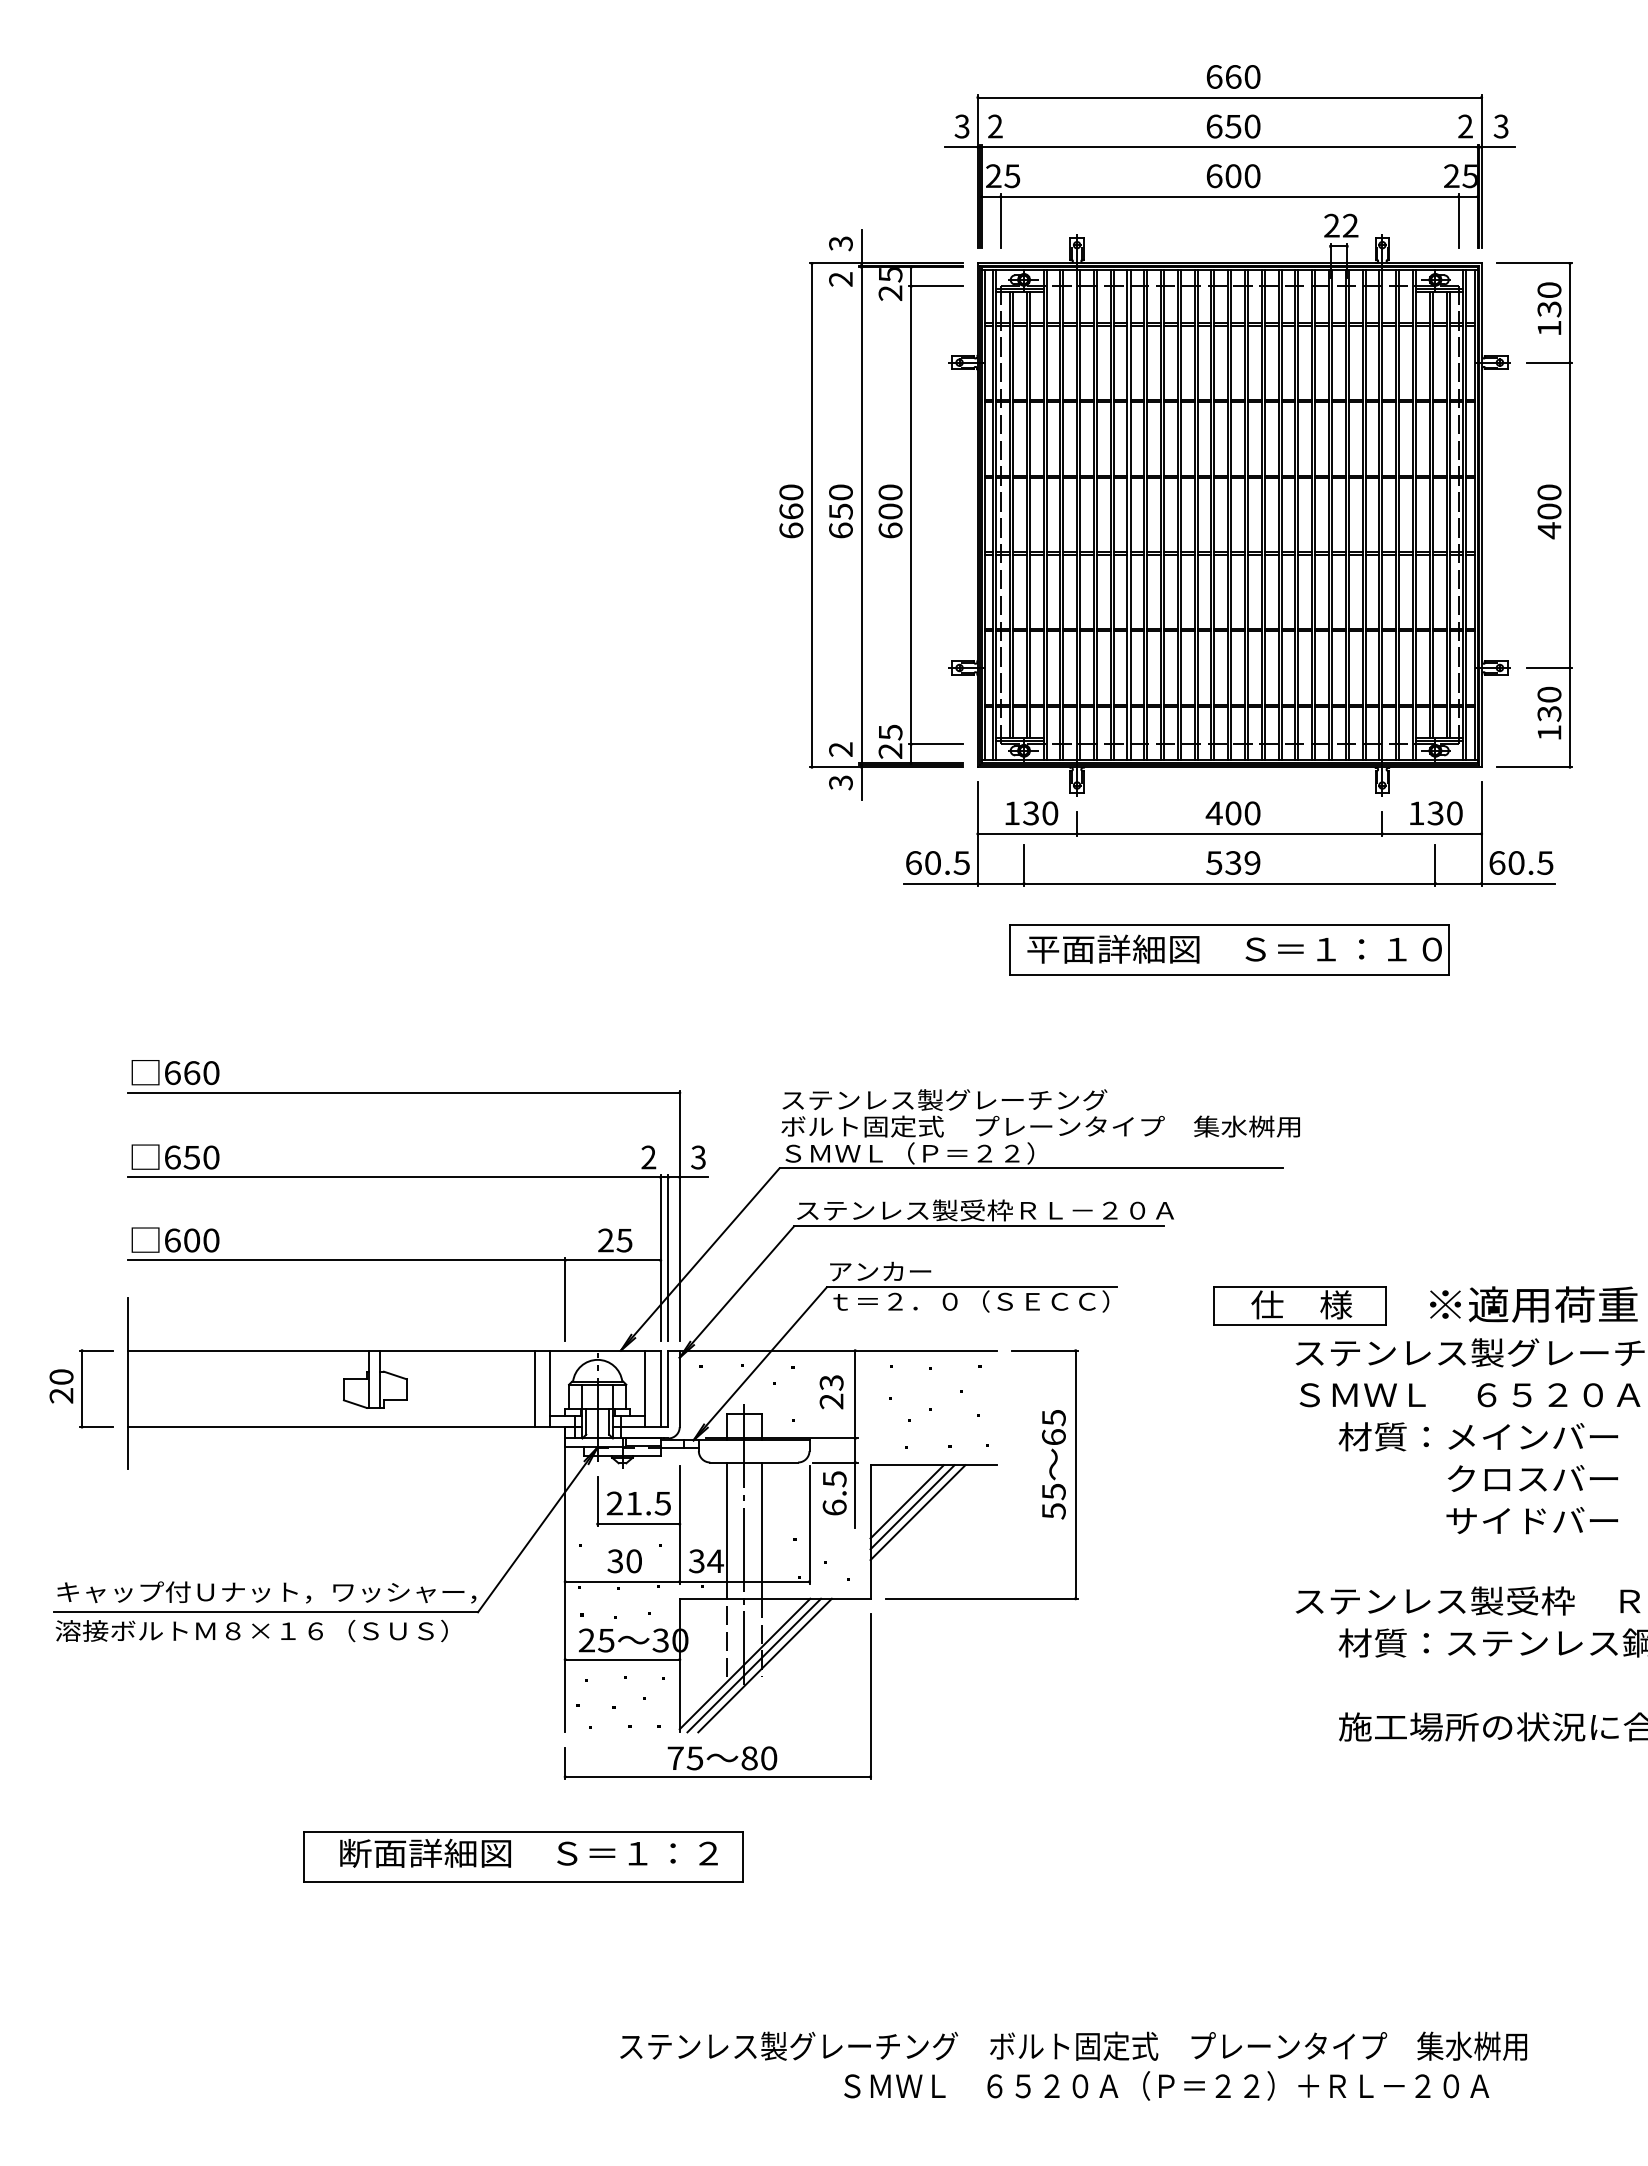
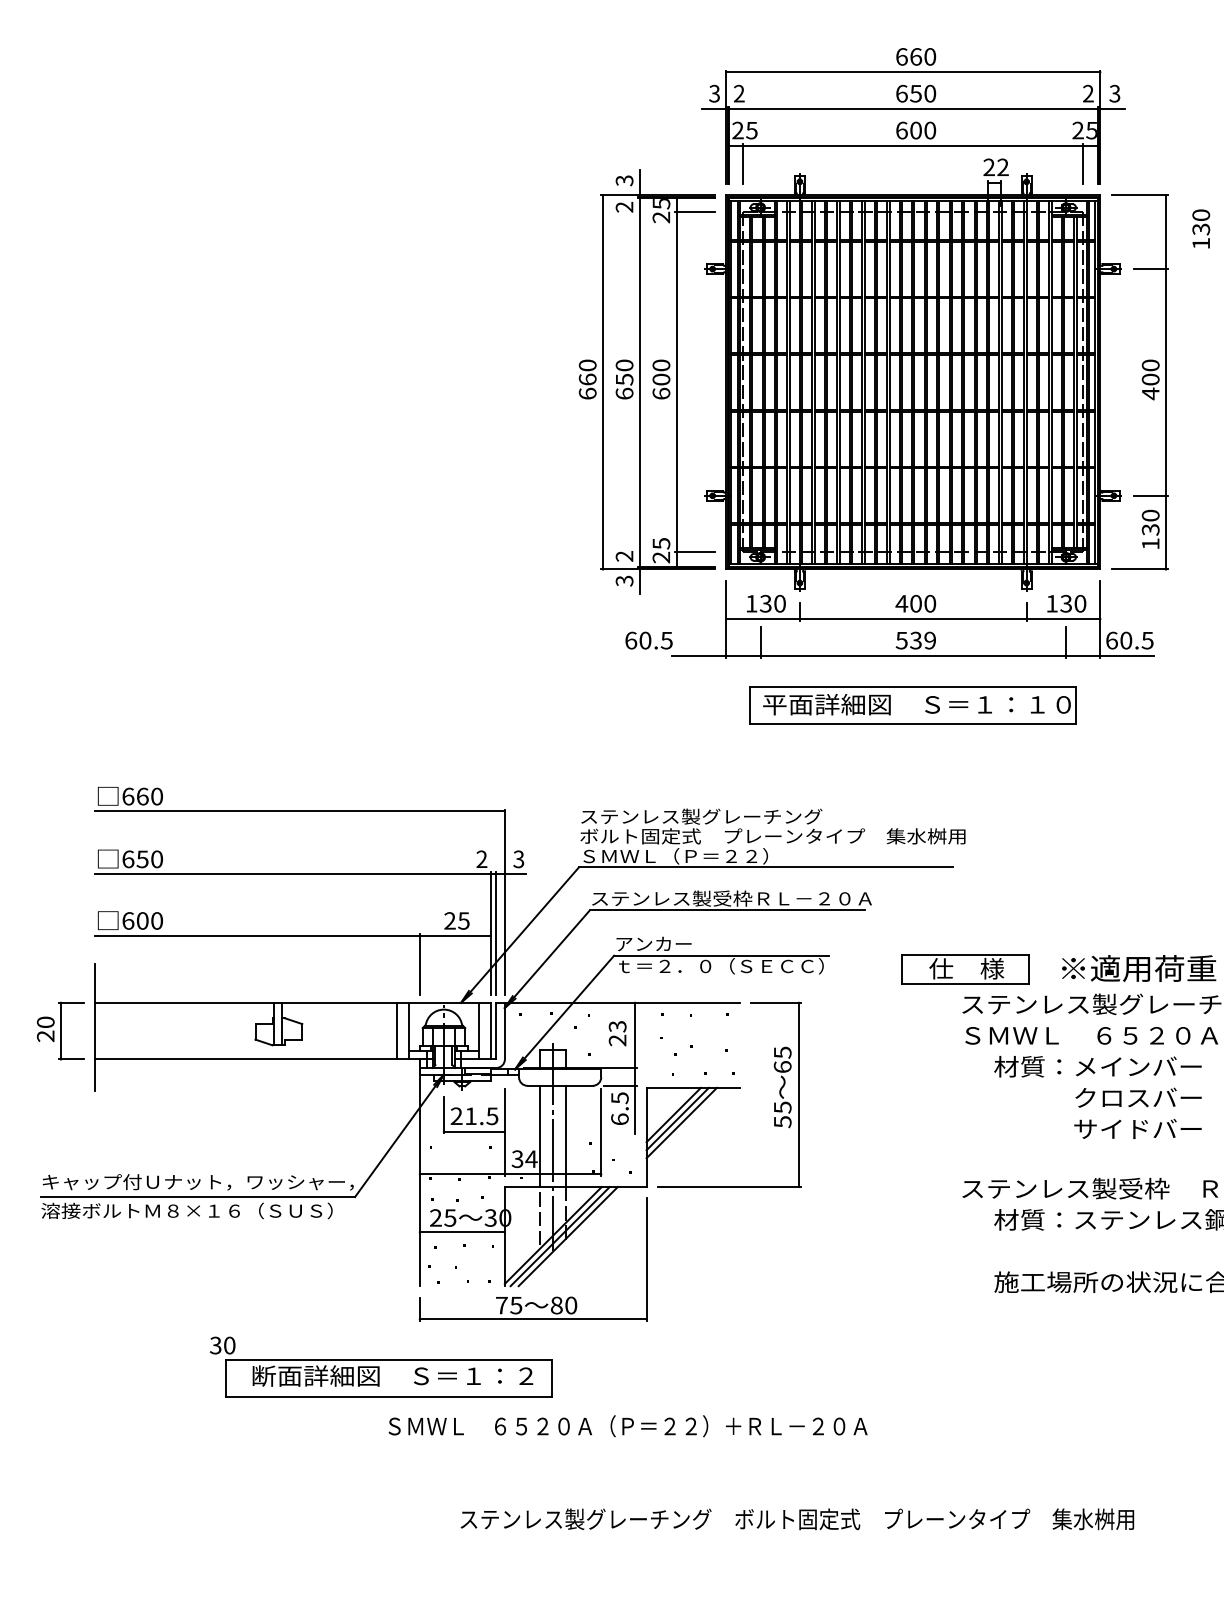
text: (1549, 308) -> (1201, 228), moved
text: (937, 862) -> (648, 640), moved
text: (624, 1561) -> (222, 1345), moved
text: (1166, 2085) -> (627, 1425), moved

